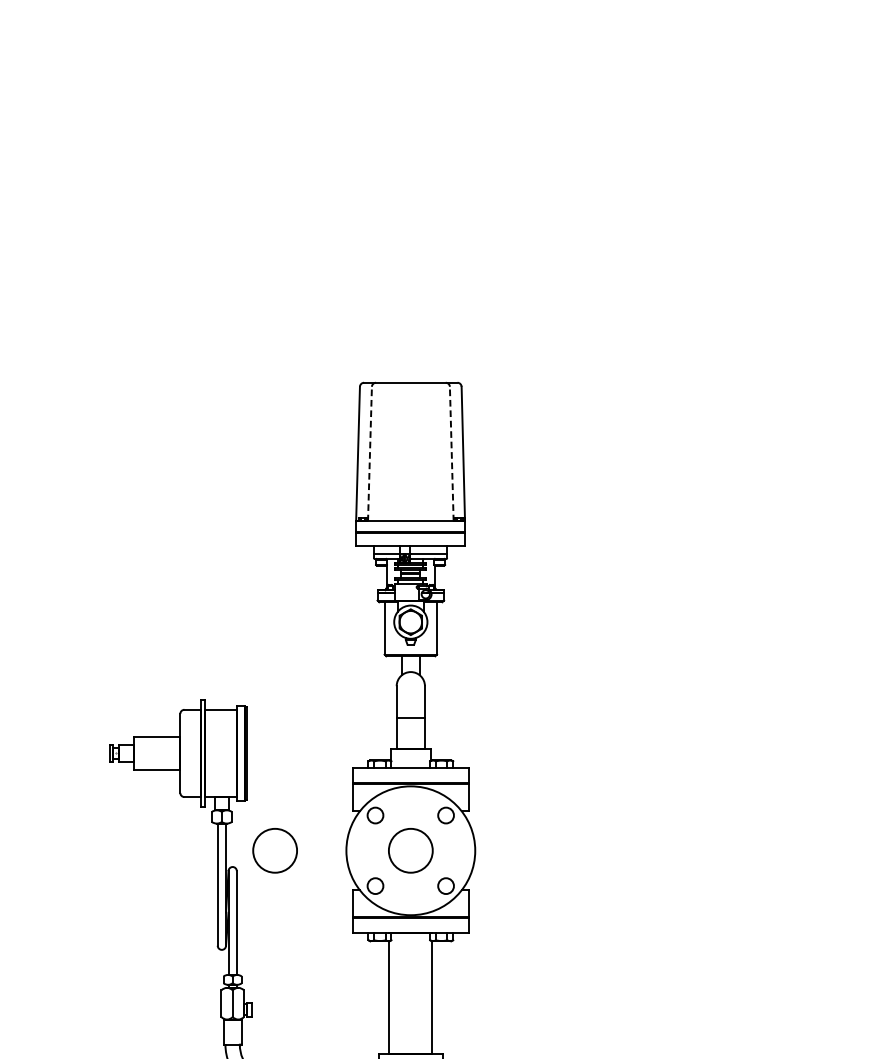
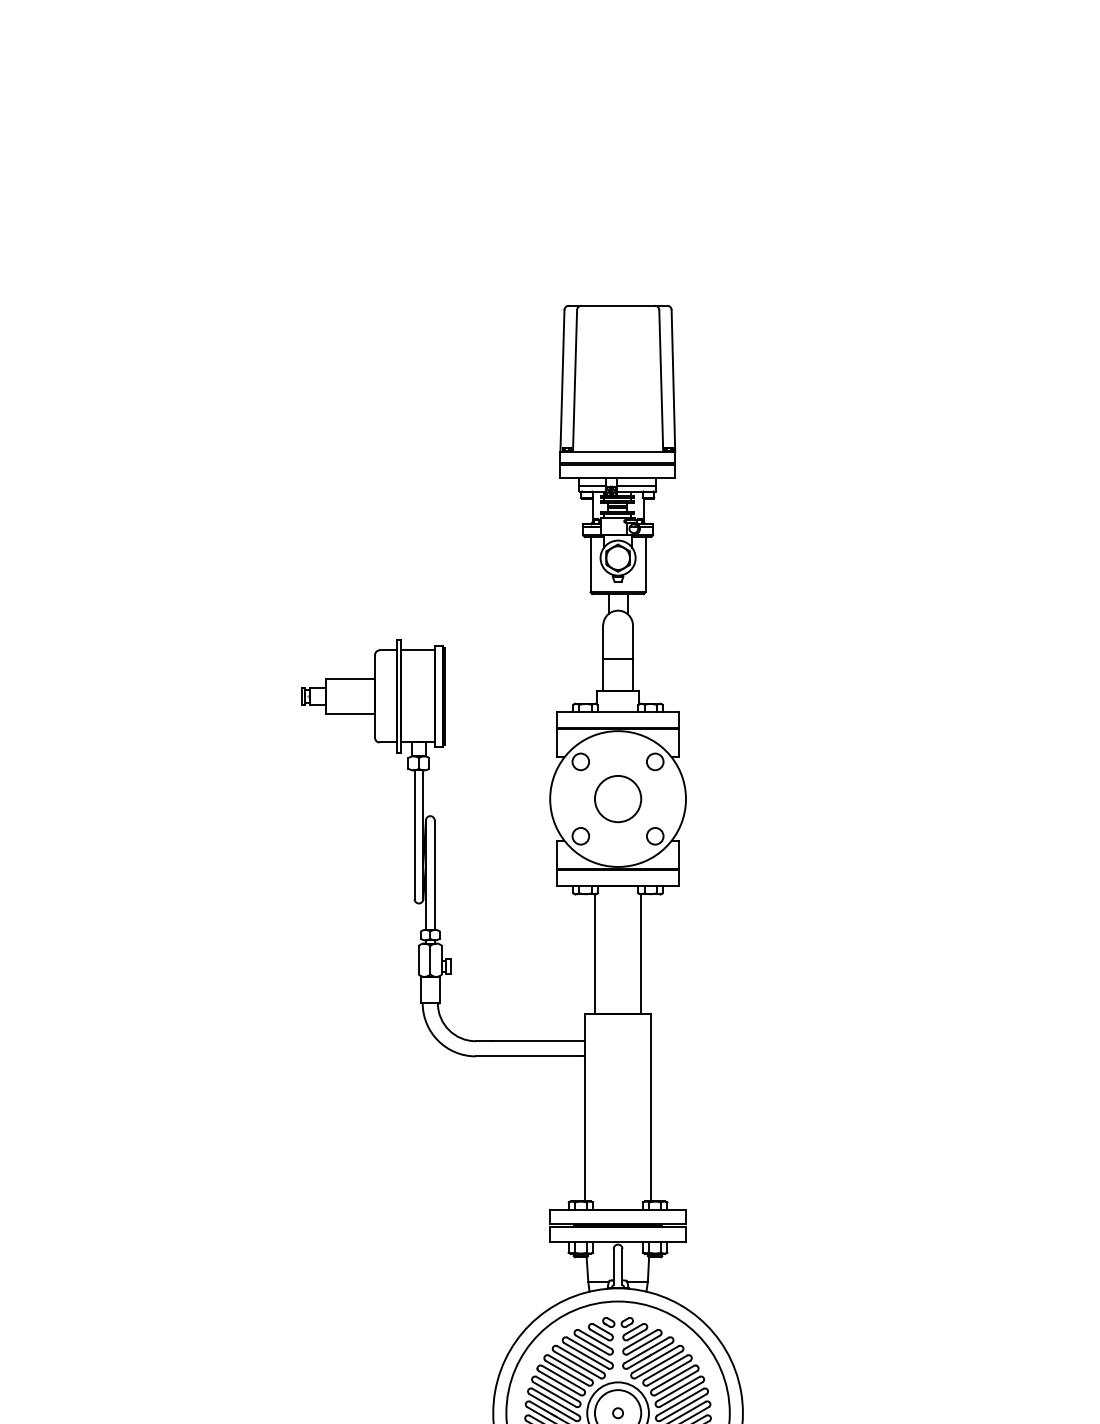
line: (370, 453) -> (575, 380), dashed -> solid
line: (452, 453) -> (661, 380), dashed -> solid
circle: (275, 851) -> (475, 799), removed

